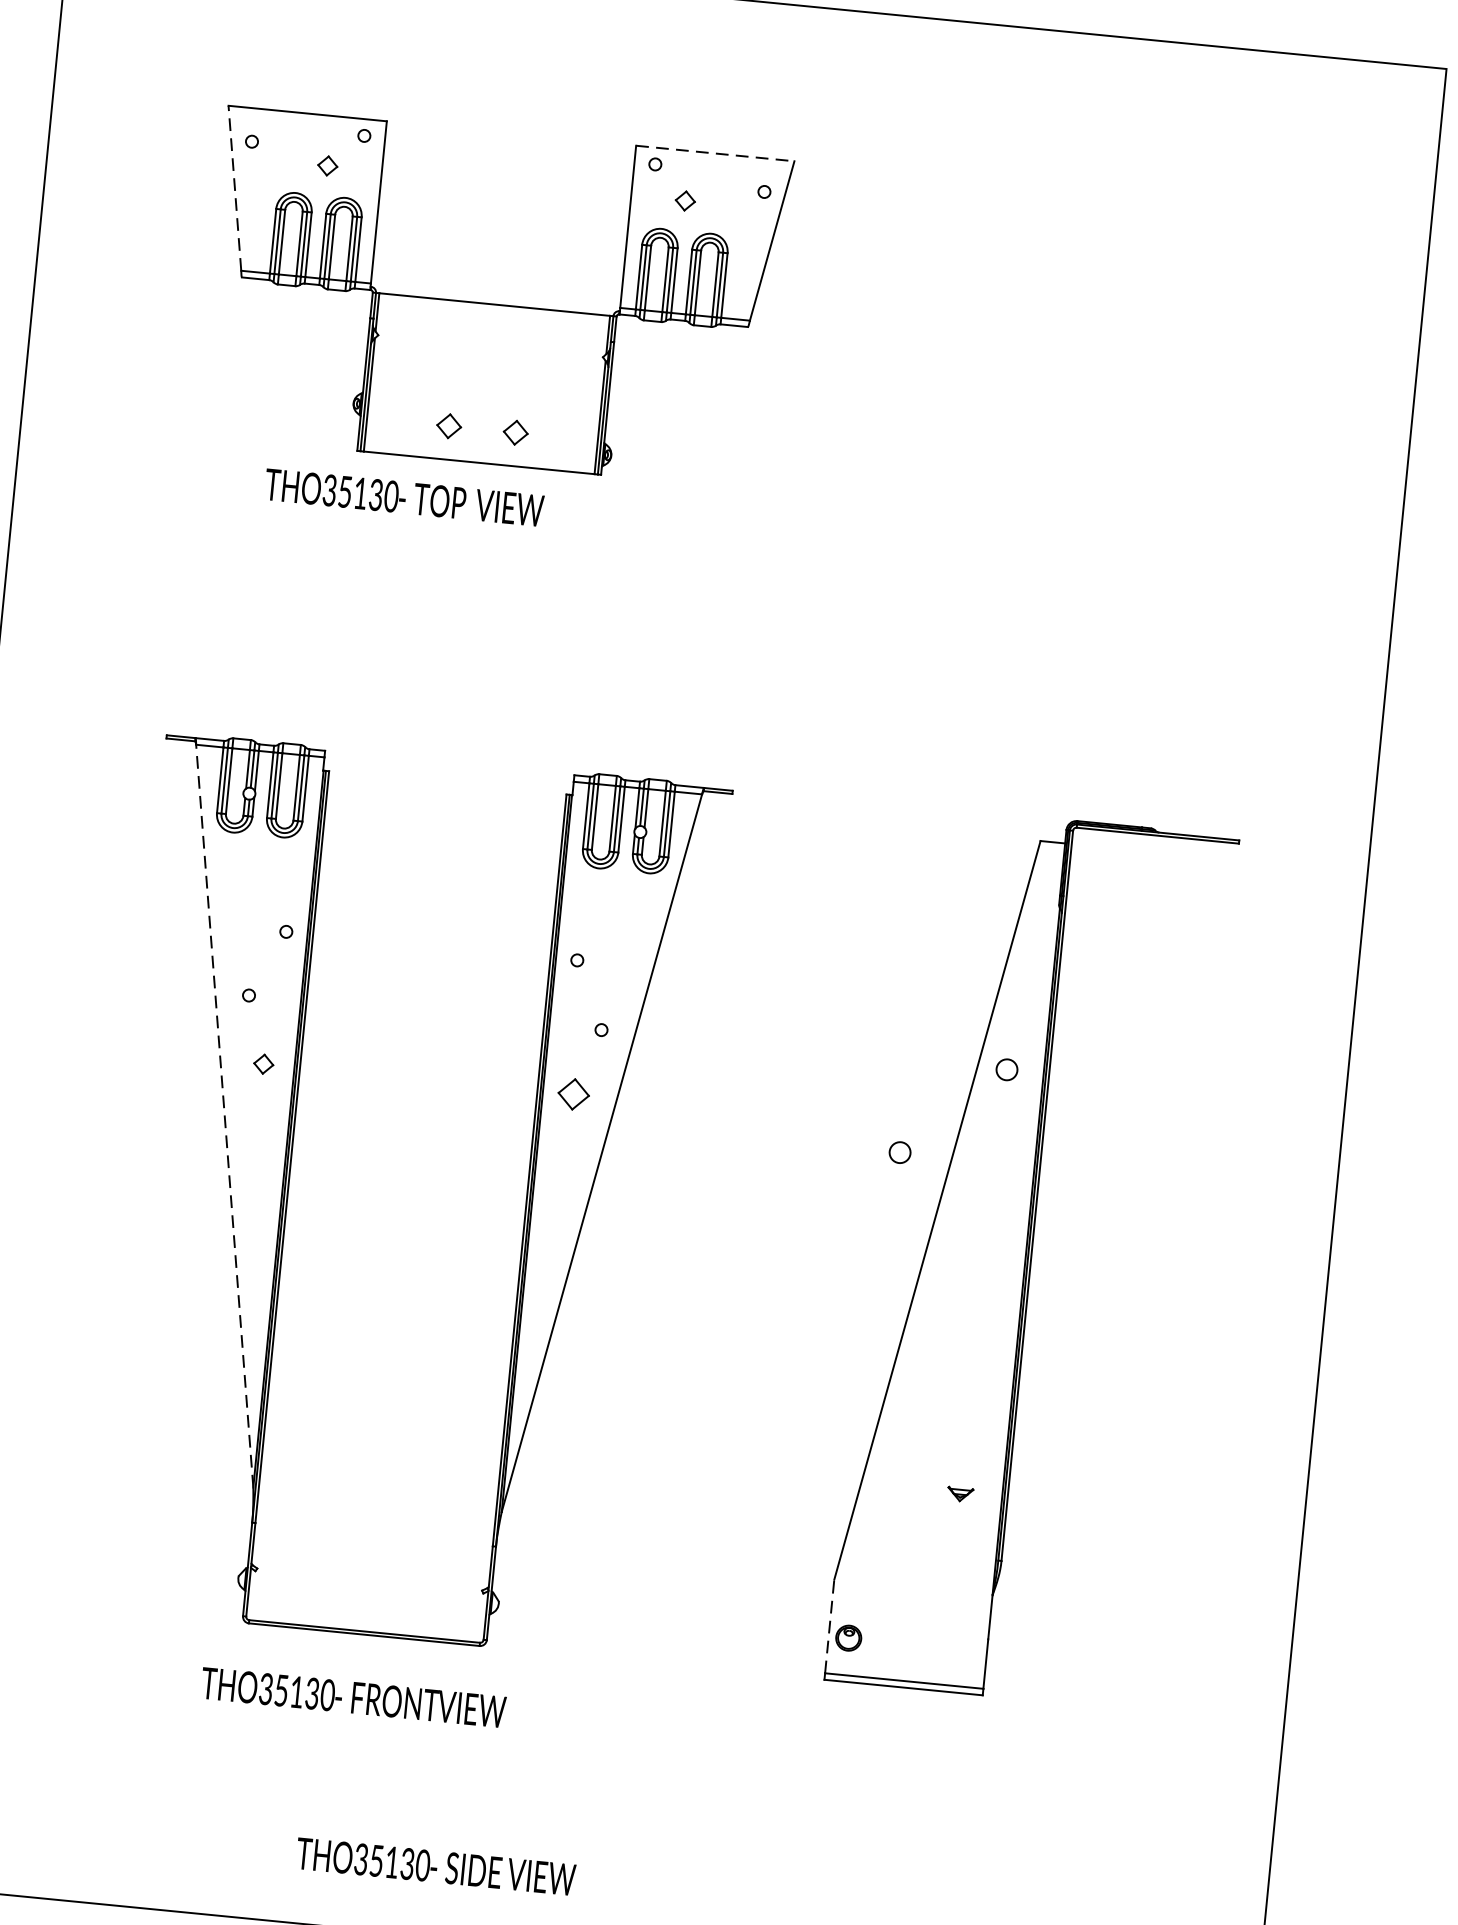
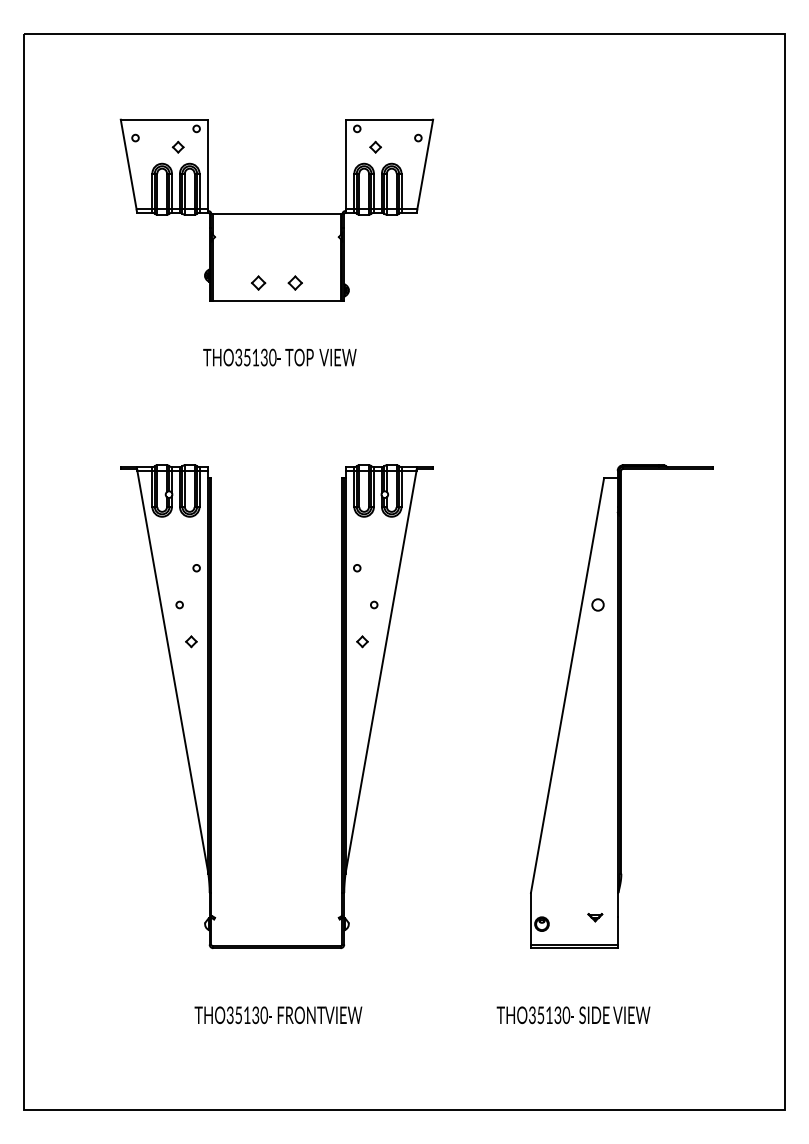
line: (715, 153) -> (389, 119), dashed -> solid
line: (234, 186) -> (128, 163), dashed -> solid
text: (403, 497) -> (279, 357), moved
part: (573, 1094) -> (362, 641), size x0.62
line: (224, 1116) -> (172, 672), dashed -> solid
circle: (899, 1151) -> (543, 655), removed
part: (960, 1494) -> (595, 917), moved
line: (828, 1625) -> (530, 918), dashed -> solid
text: (353, 1698) -> (278, 1015), moved
text: (435, 1867) -> (573, 1015), moved

